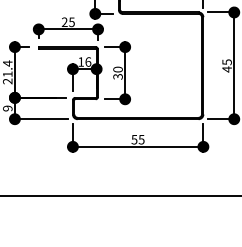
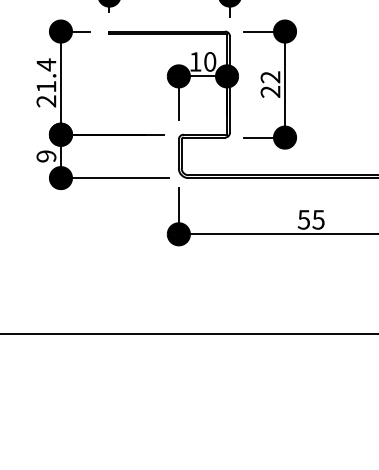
text: (88, 61) -> (210, 60), 16 -> 10
text: (117, 72) -> (269, 83), 30 -> 22

